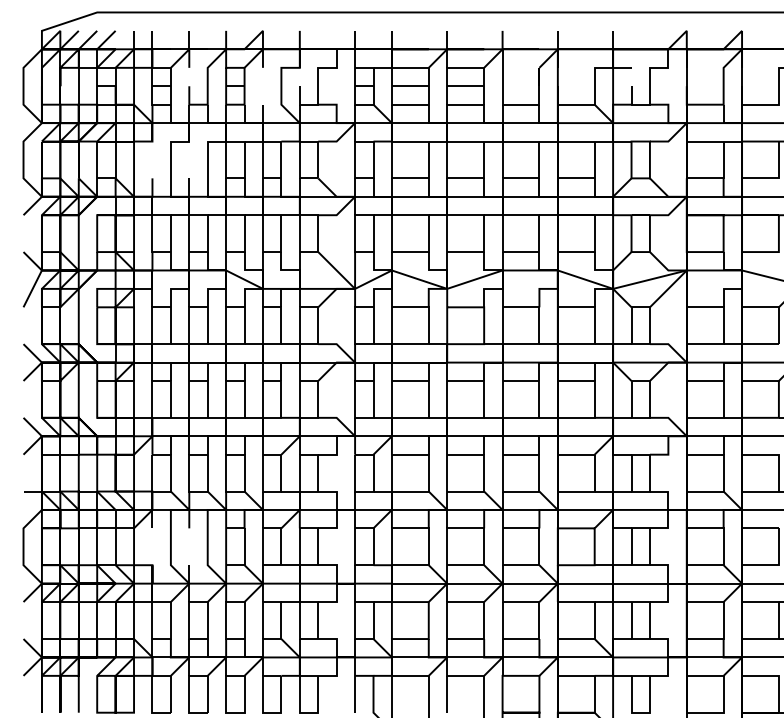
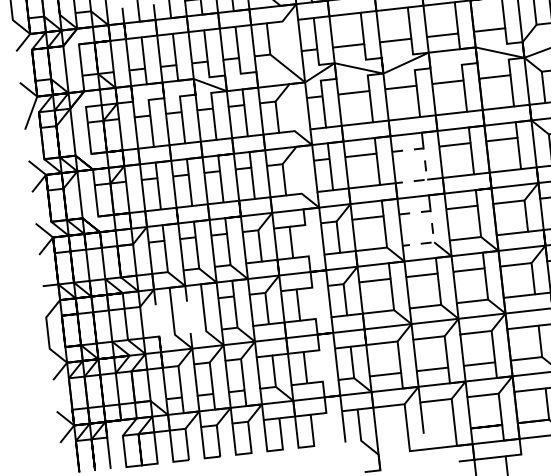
line: (484, 399) -> (425, 164), solid -> dashed
line: (484, 473) -> (432, 226), solid -> dashed

